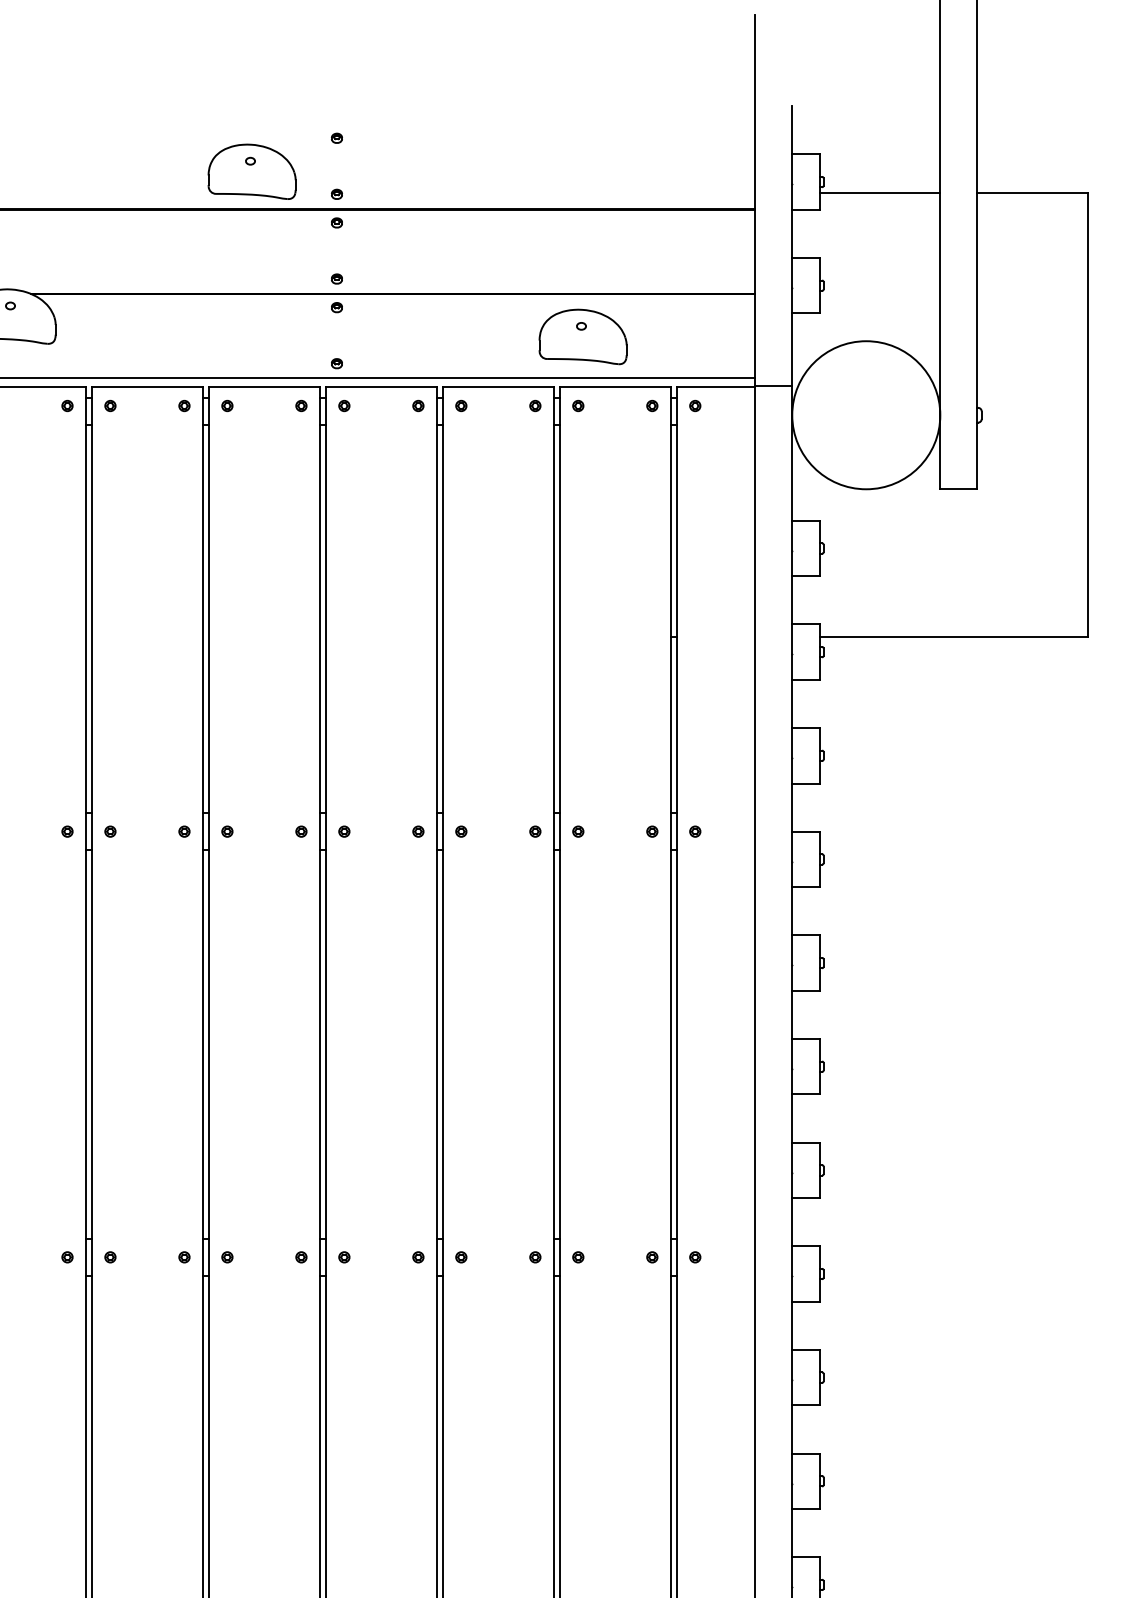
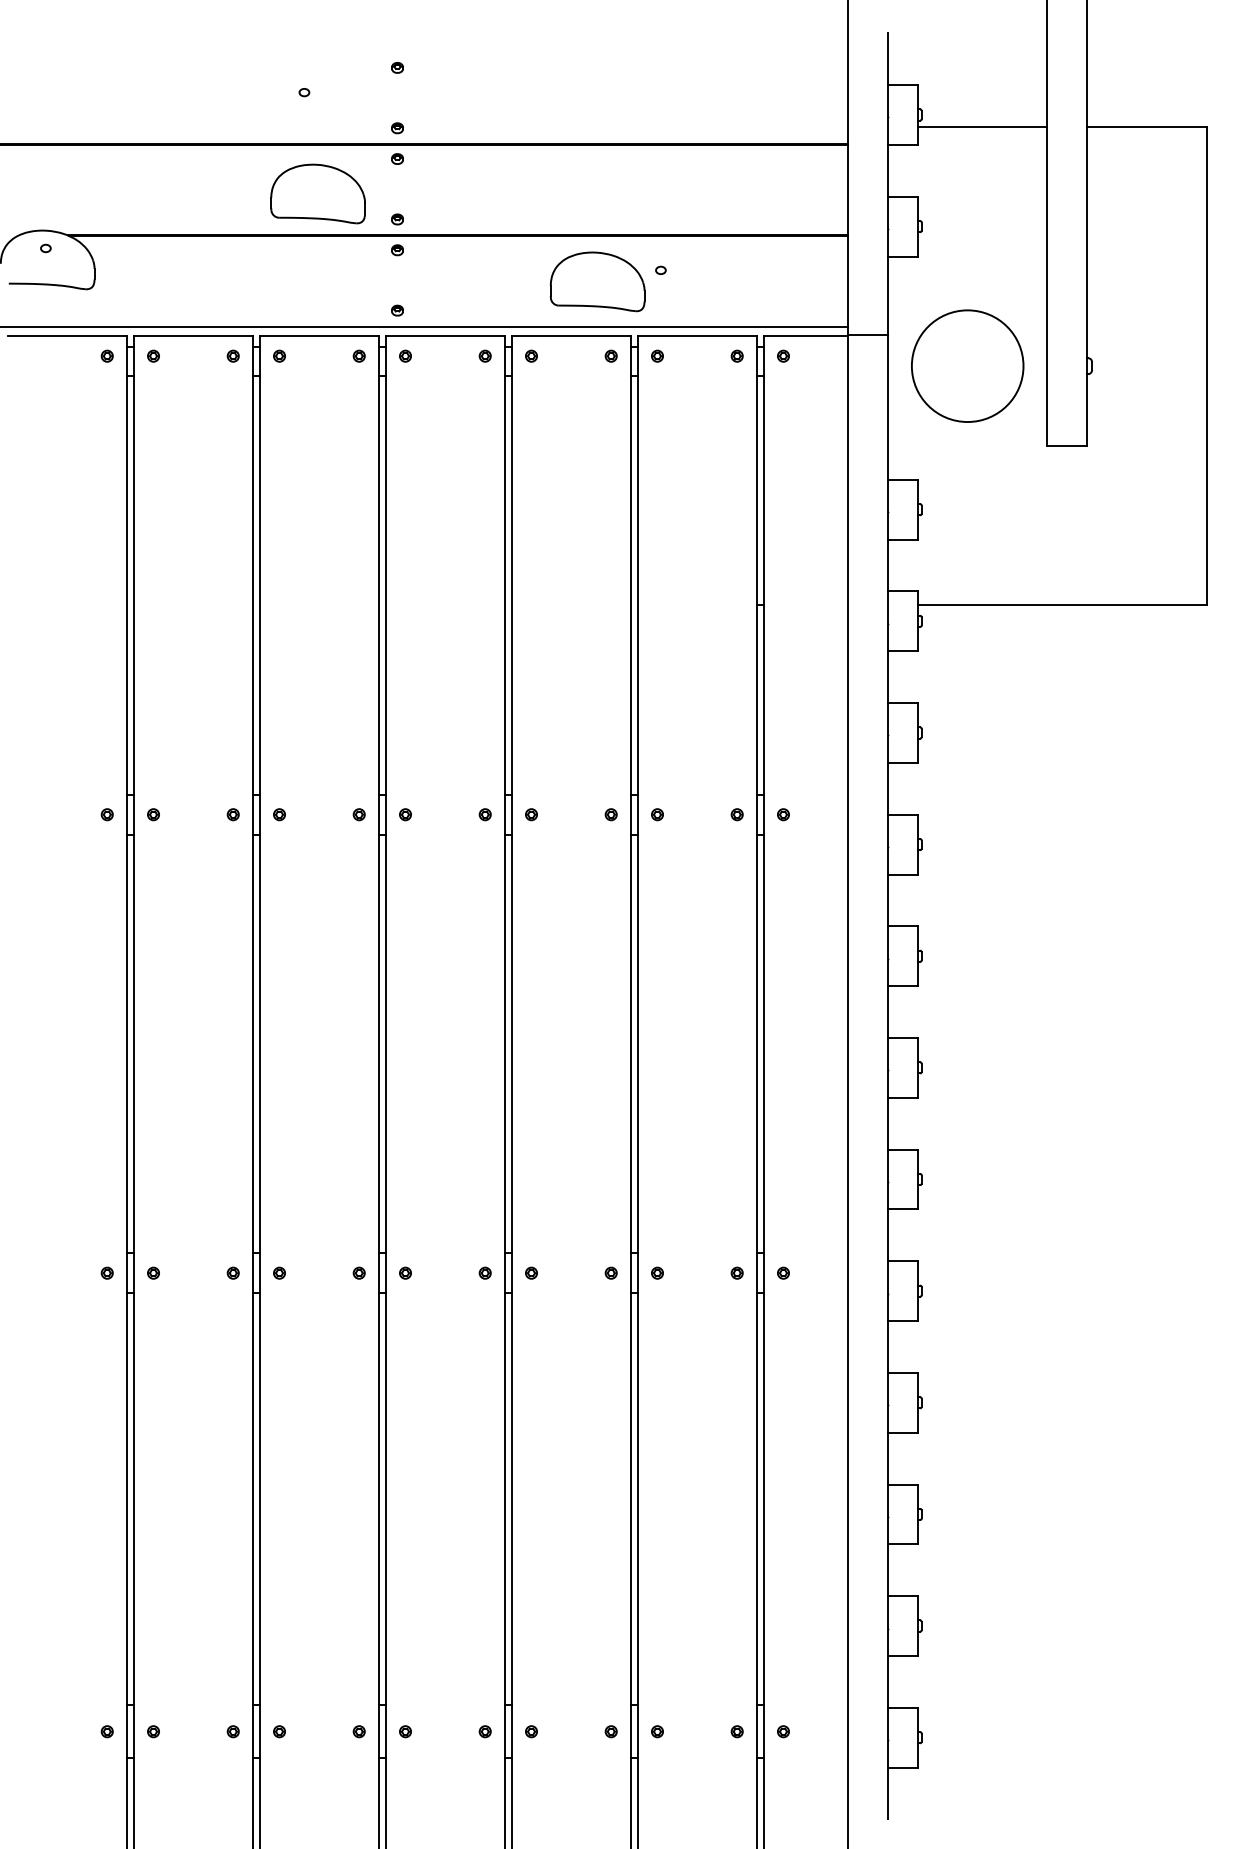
part: (251, 171) -> (317, 193), moved
part: (582, 336) -> (597, 281), moved
circle: (866, 414) -> (967, 365), size x0.7

